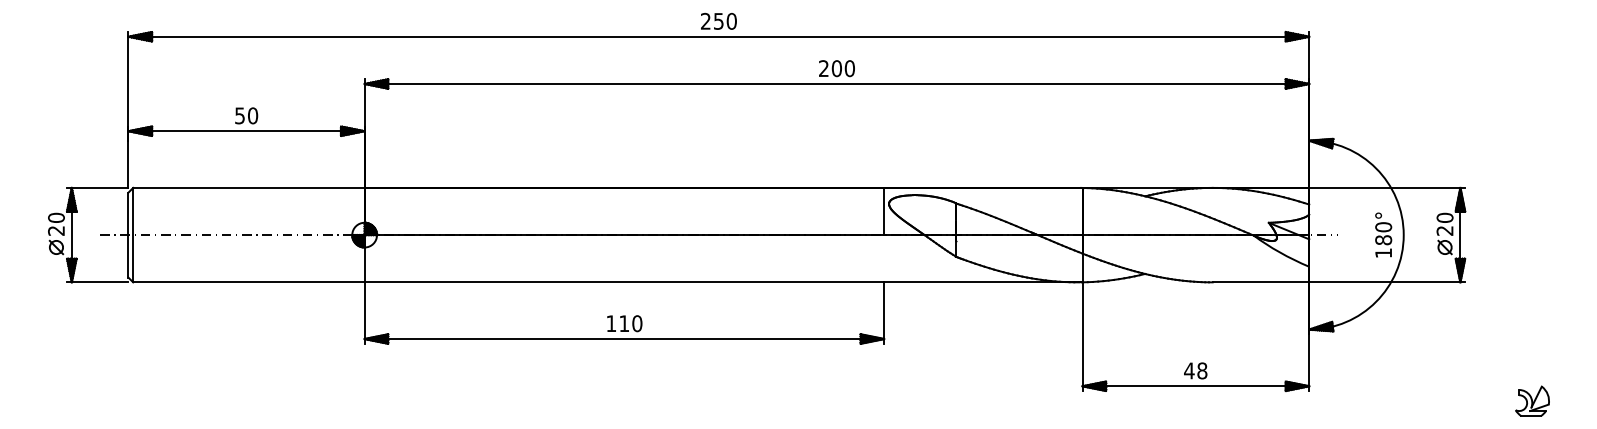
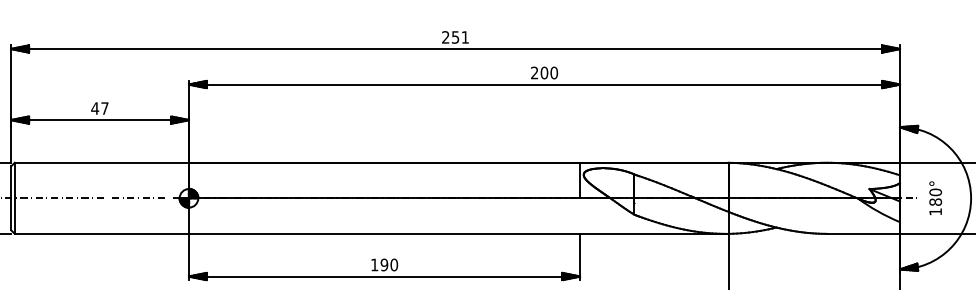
text: (731, 20) -> (465, 36), 250 -> 251
text: (246, 115) -> (100, 108), 50 -> 47
text: (1383, 234) -> (935, 197), moved
text: (624, 323) -> (384, 264), 110 -> 190

